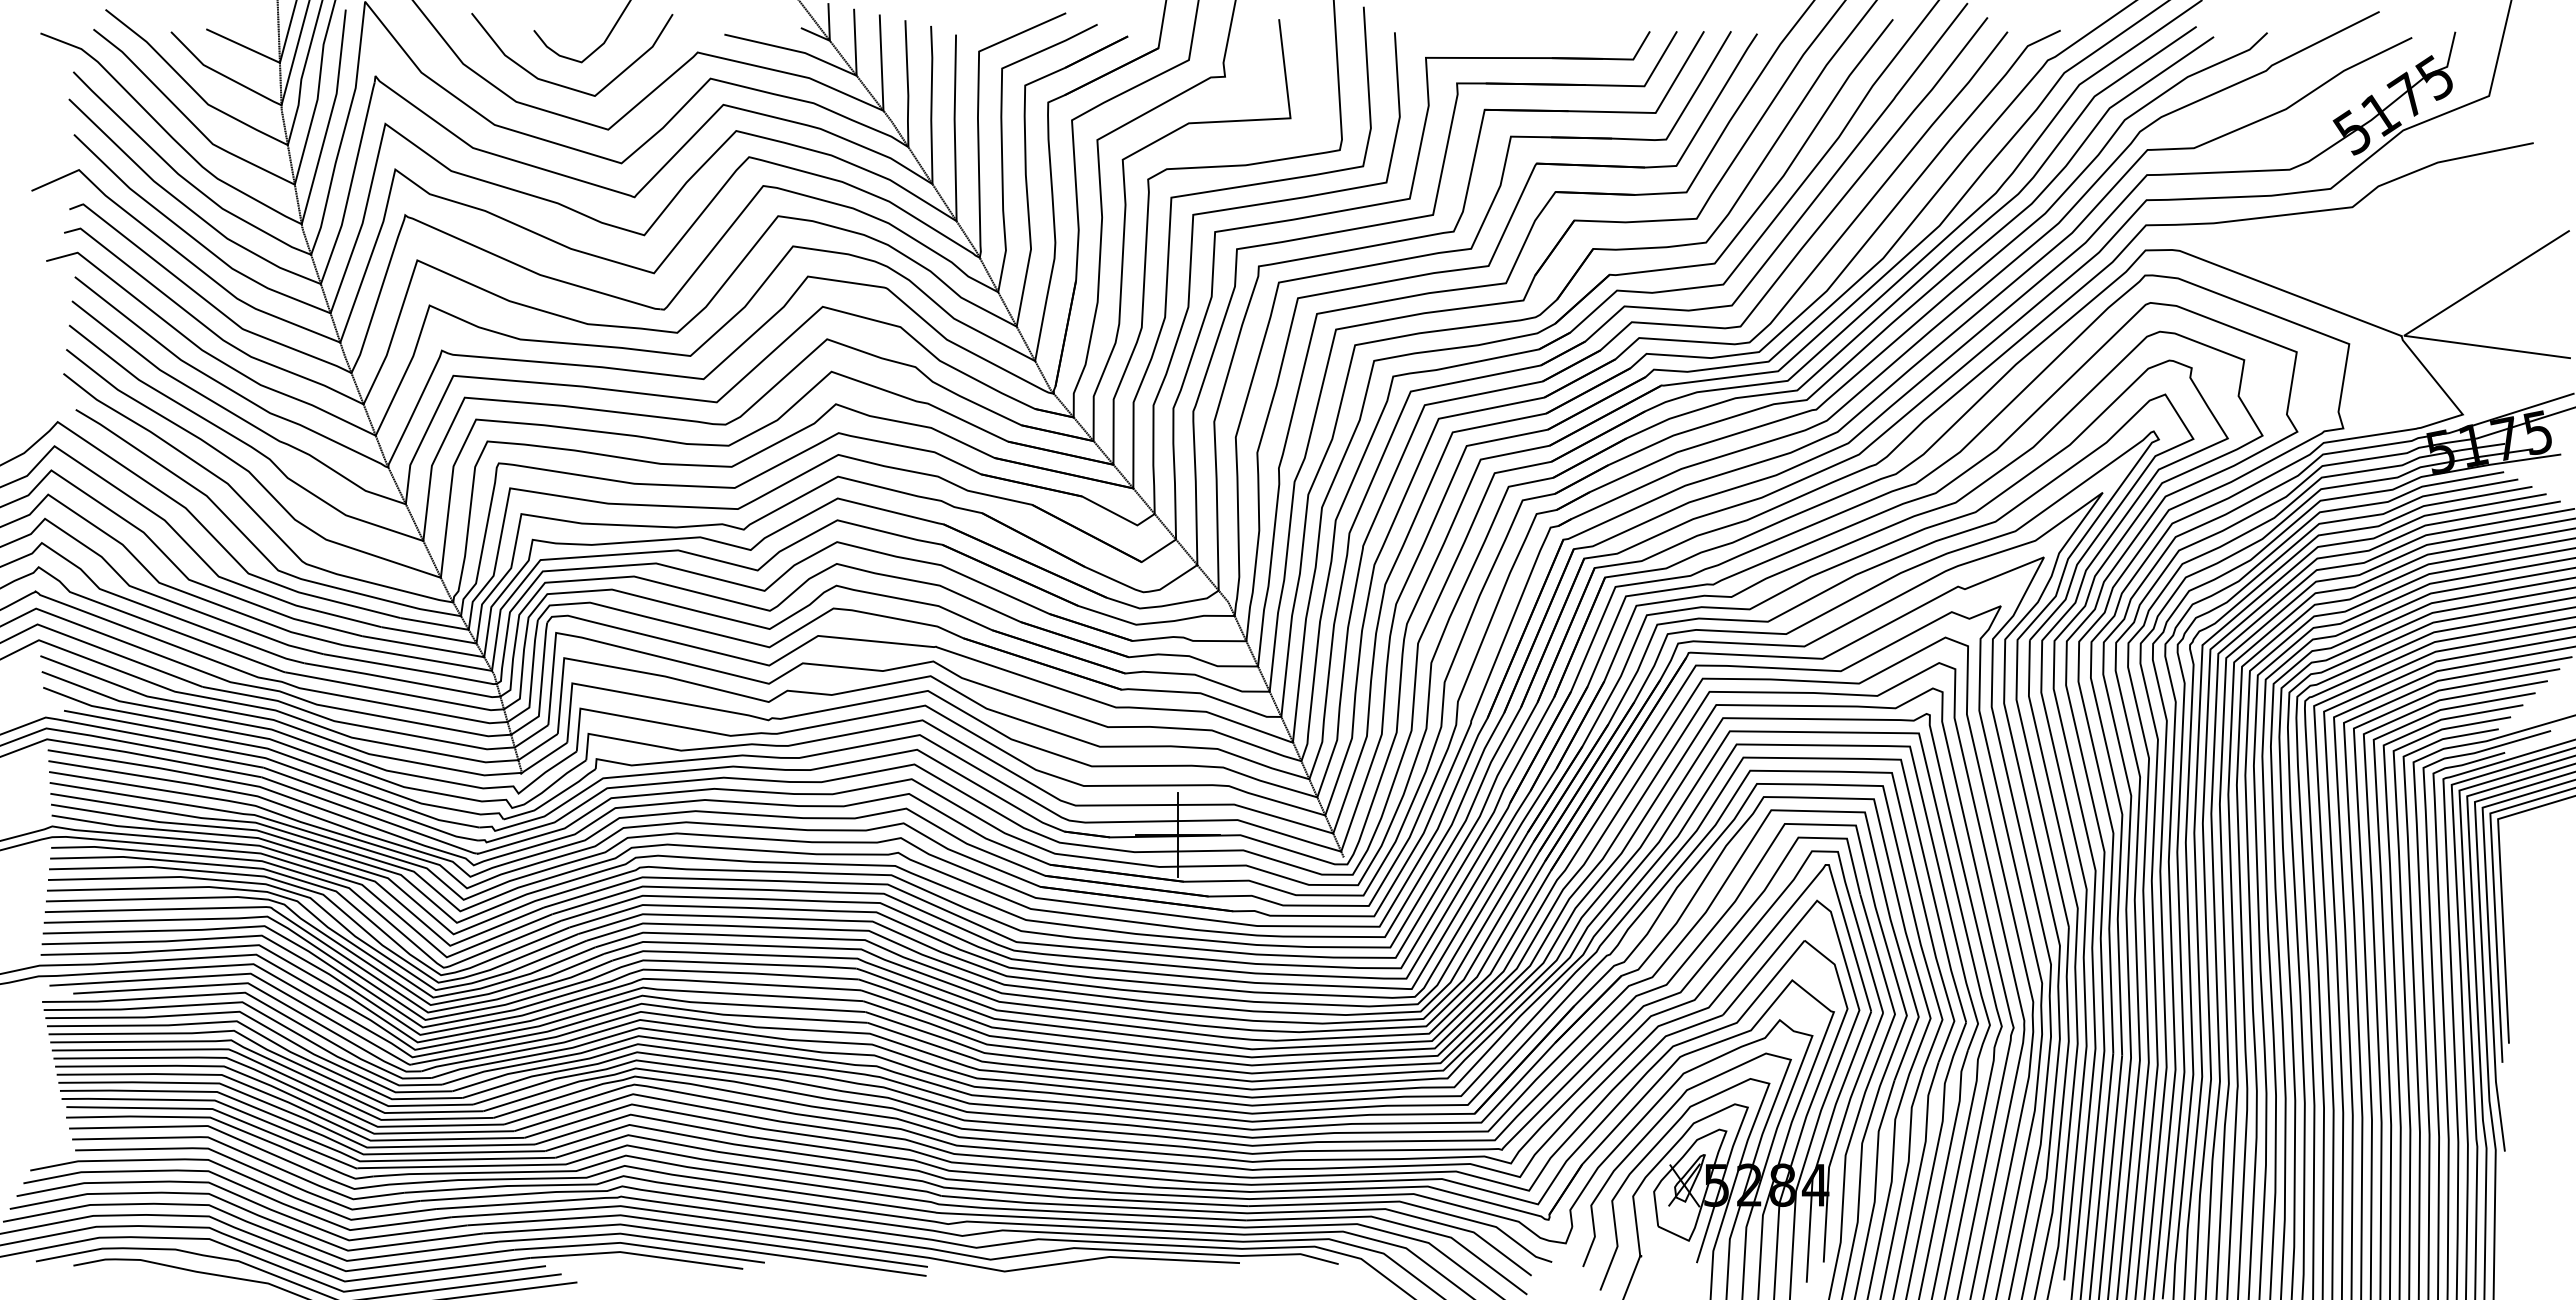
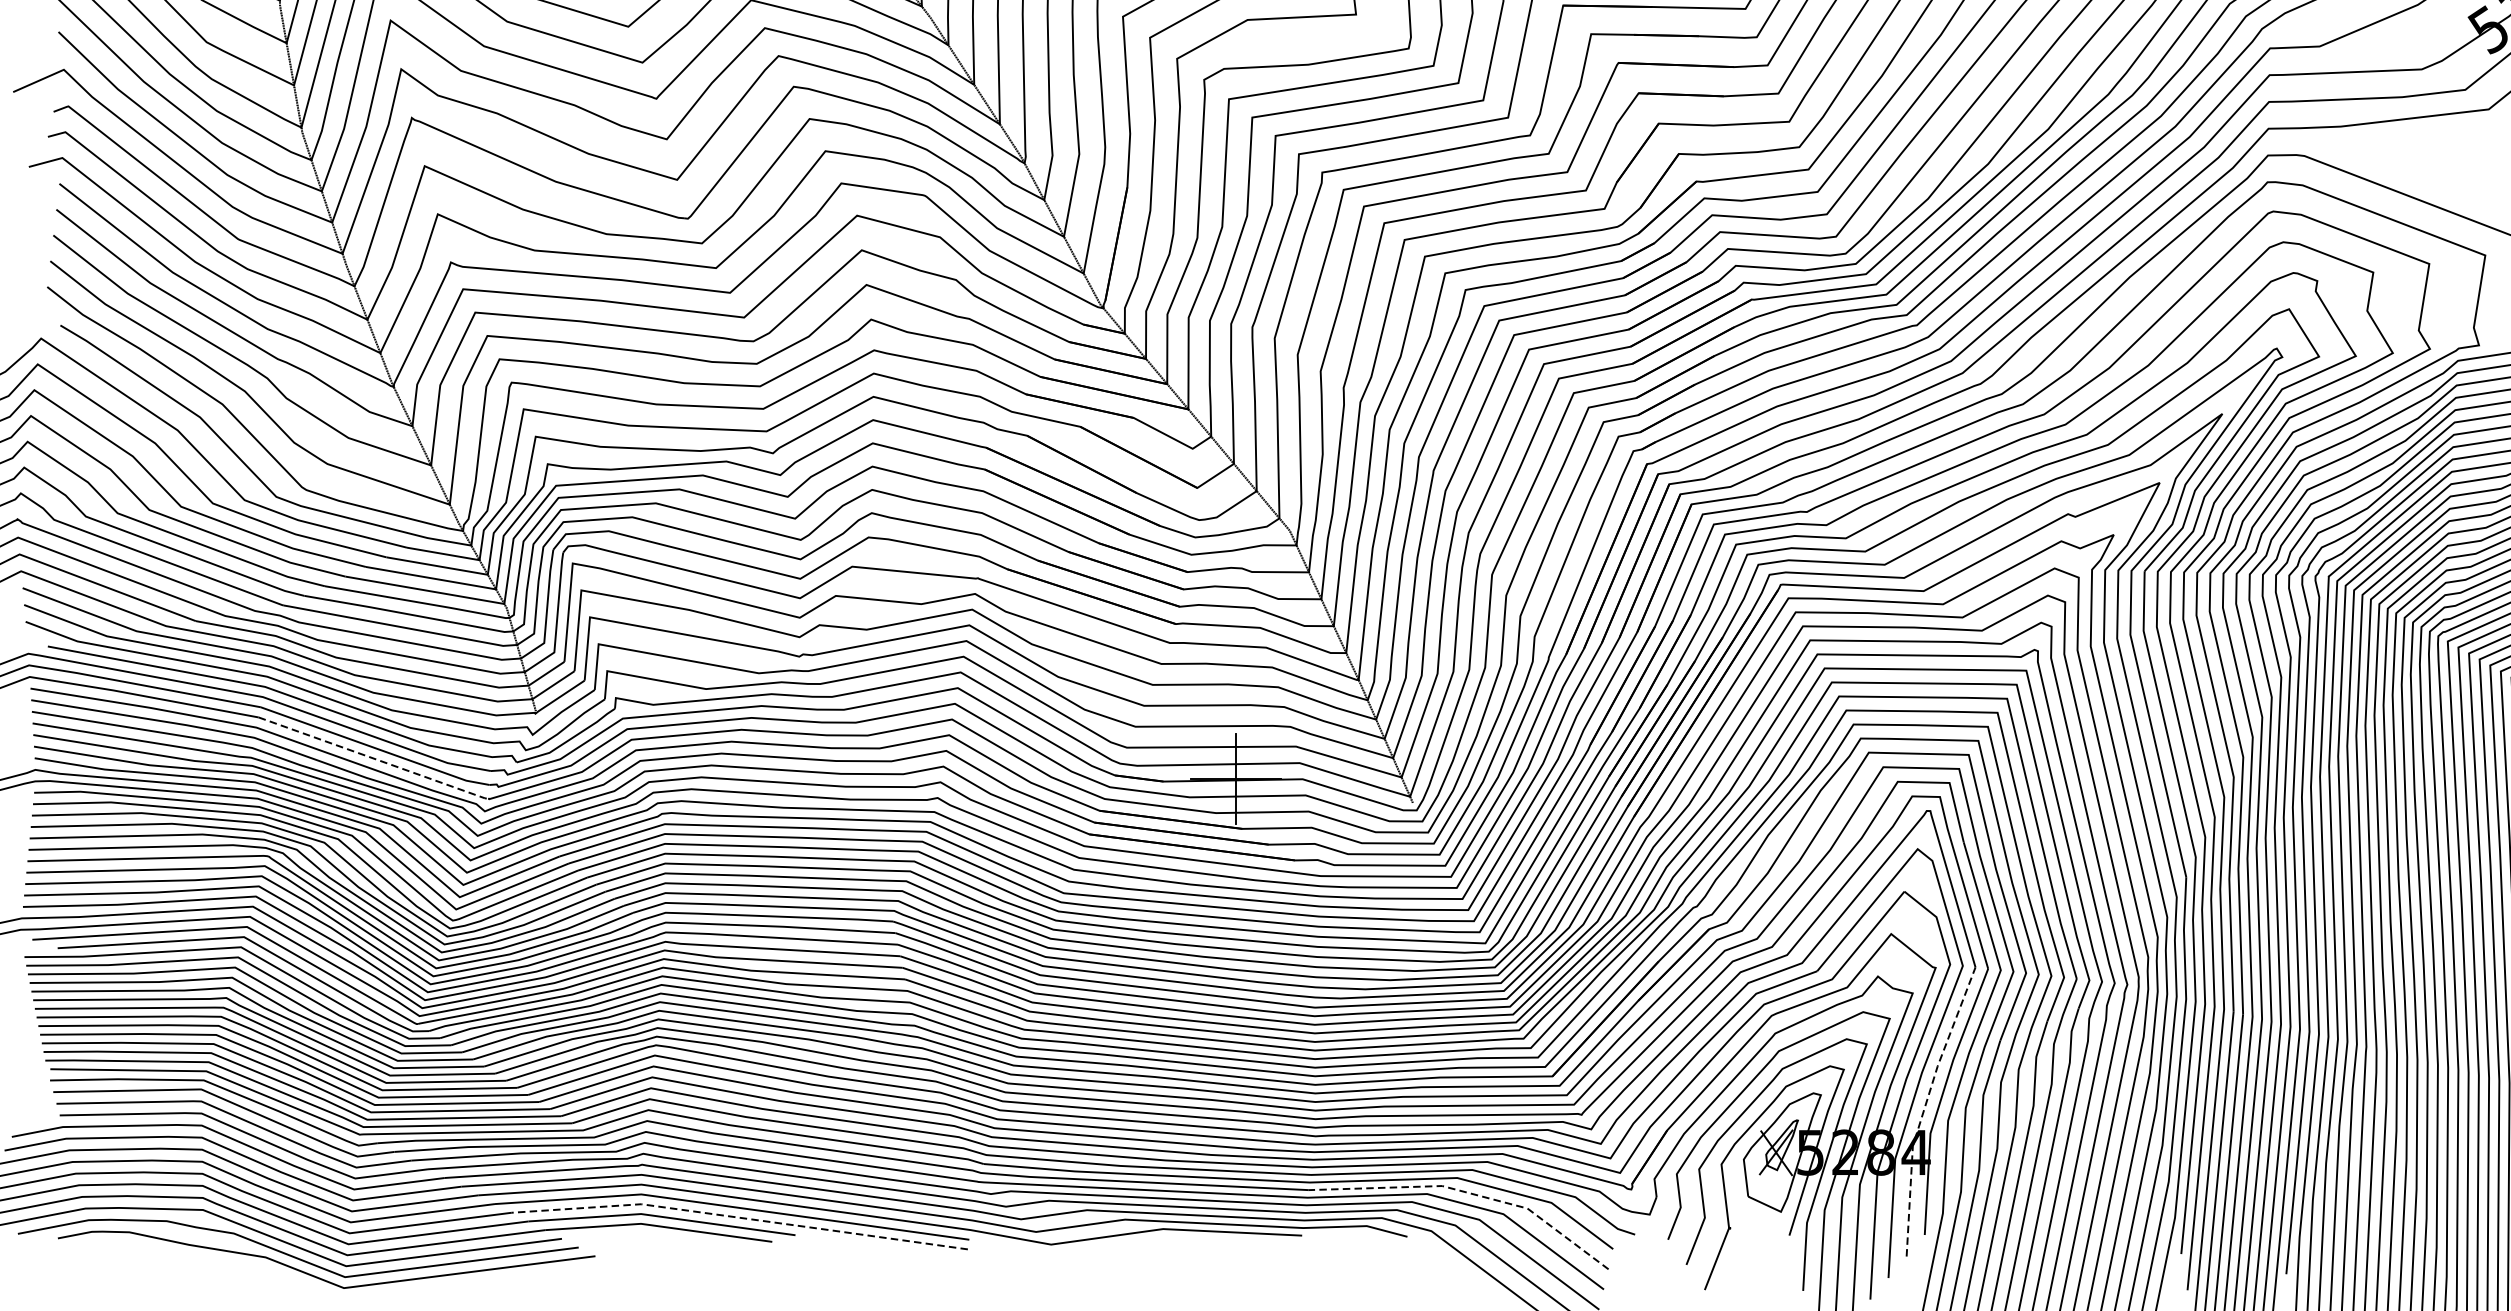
line: (370, 816) -> (374, 759), solid -> dashed
line: (1823, 1143) -> (1924, 1108), solid -> dashed
line: (1396, 1223) -> (1469, 1193), solid -> dashed
line: (713, 1246) -> (740, 1217), solid -> dashed

